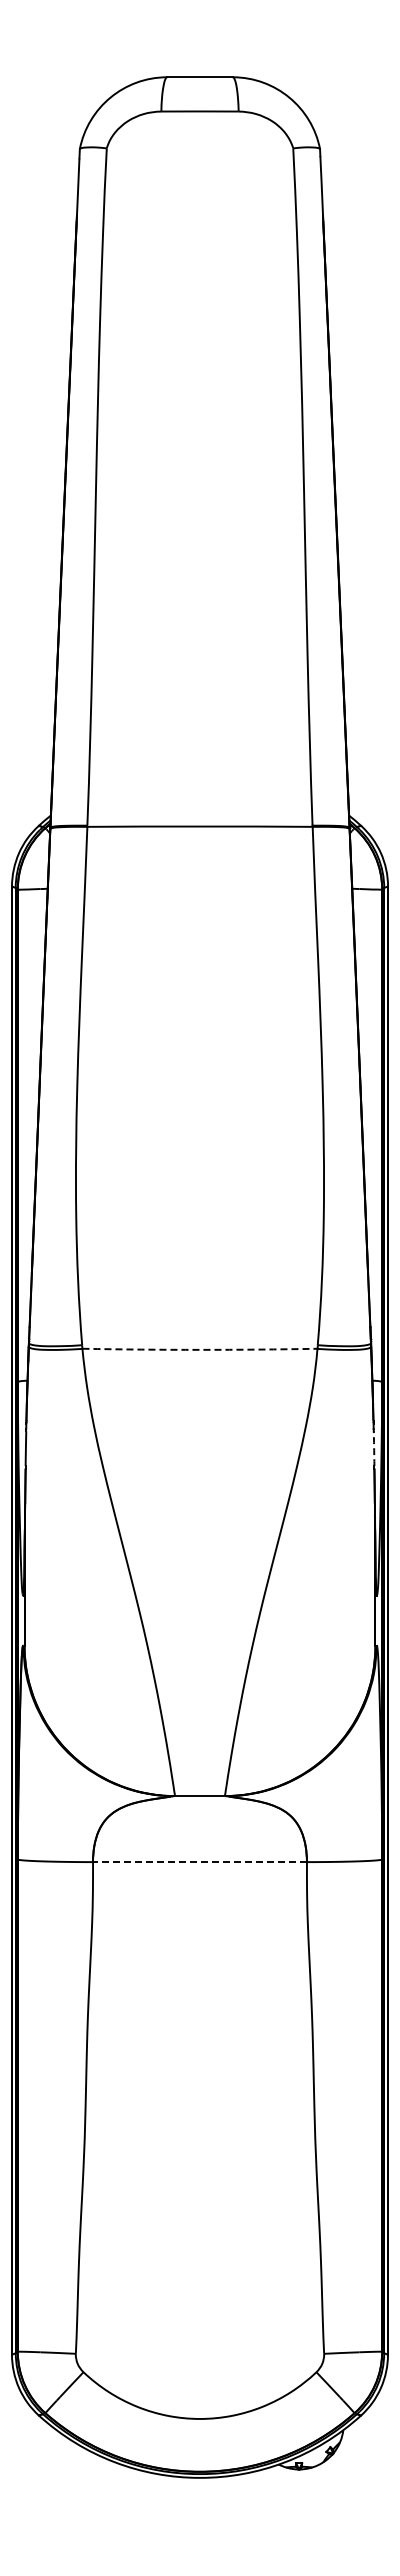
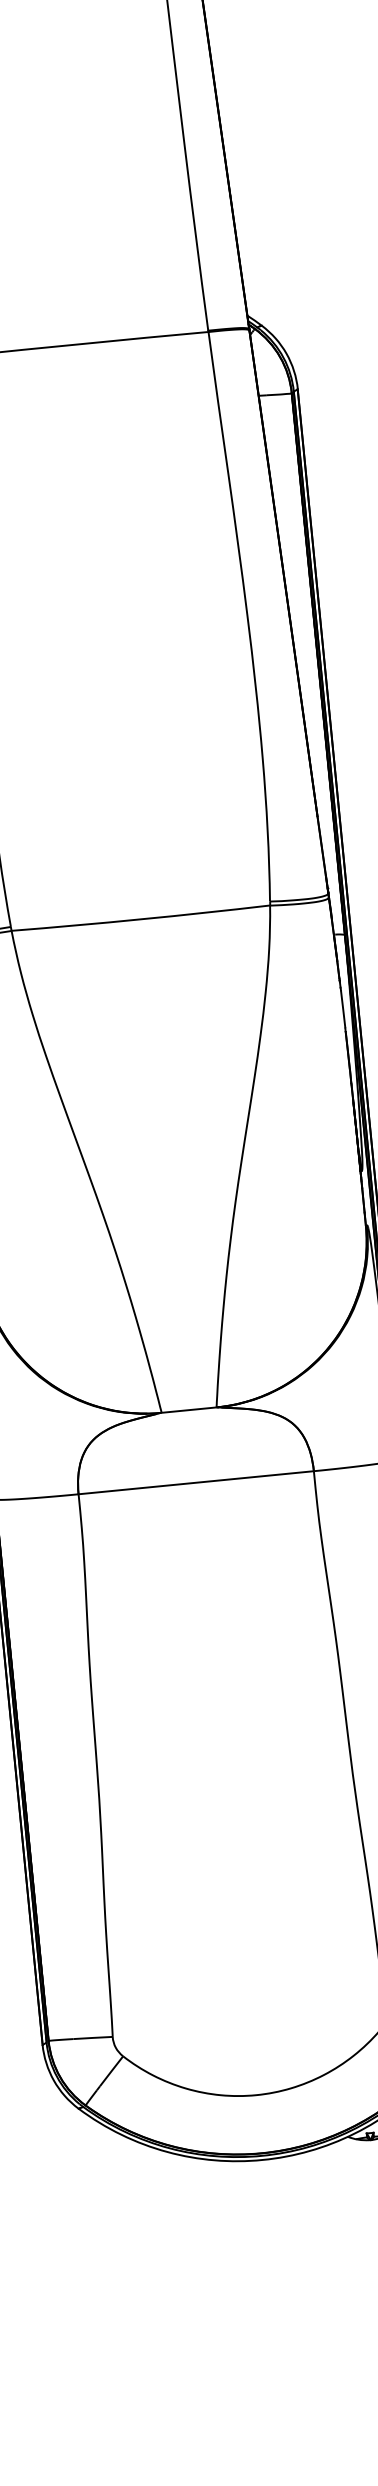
arc: (199, 1349) -> (140, 919), dashed -> solid
arc: (374, 1448) -> (343, 1009), dashed -> solid
line: (200, 1862) -> (196, 1483), dashed -> solid

